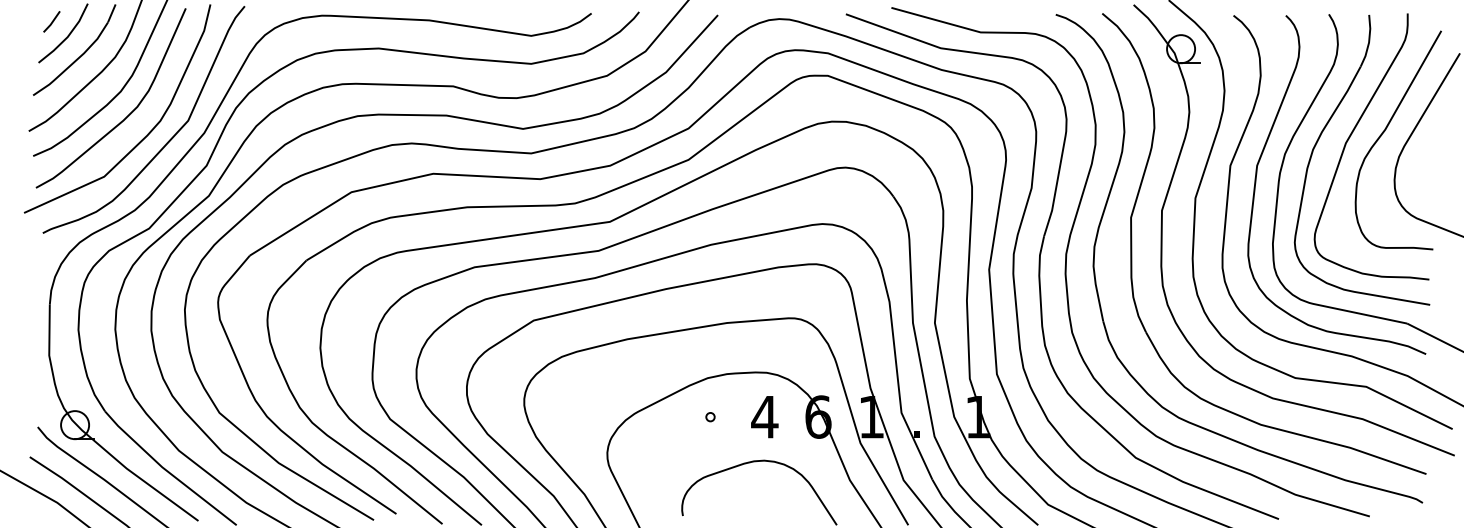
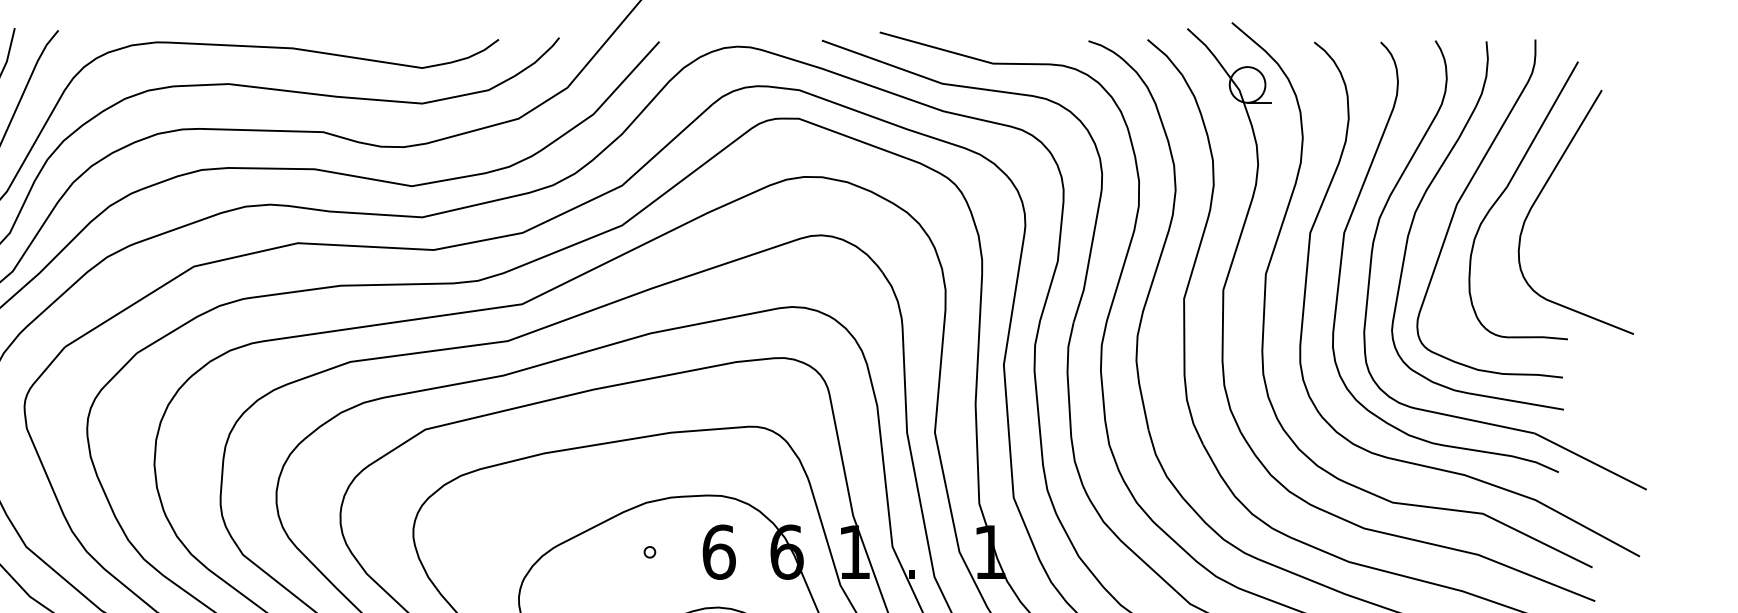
text: (764, 416) -> (718, 551), 4 -> 6

